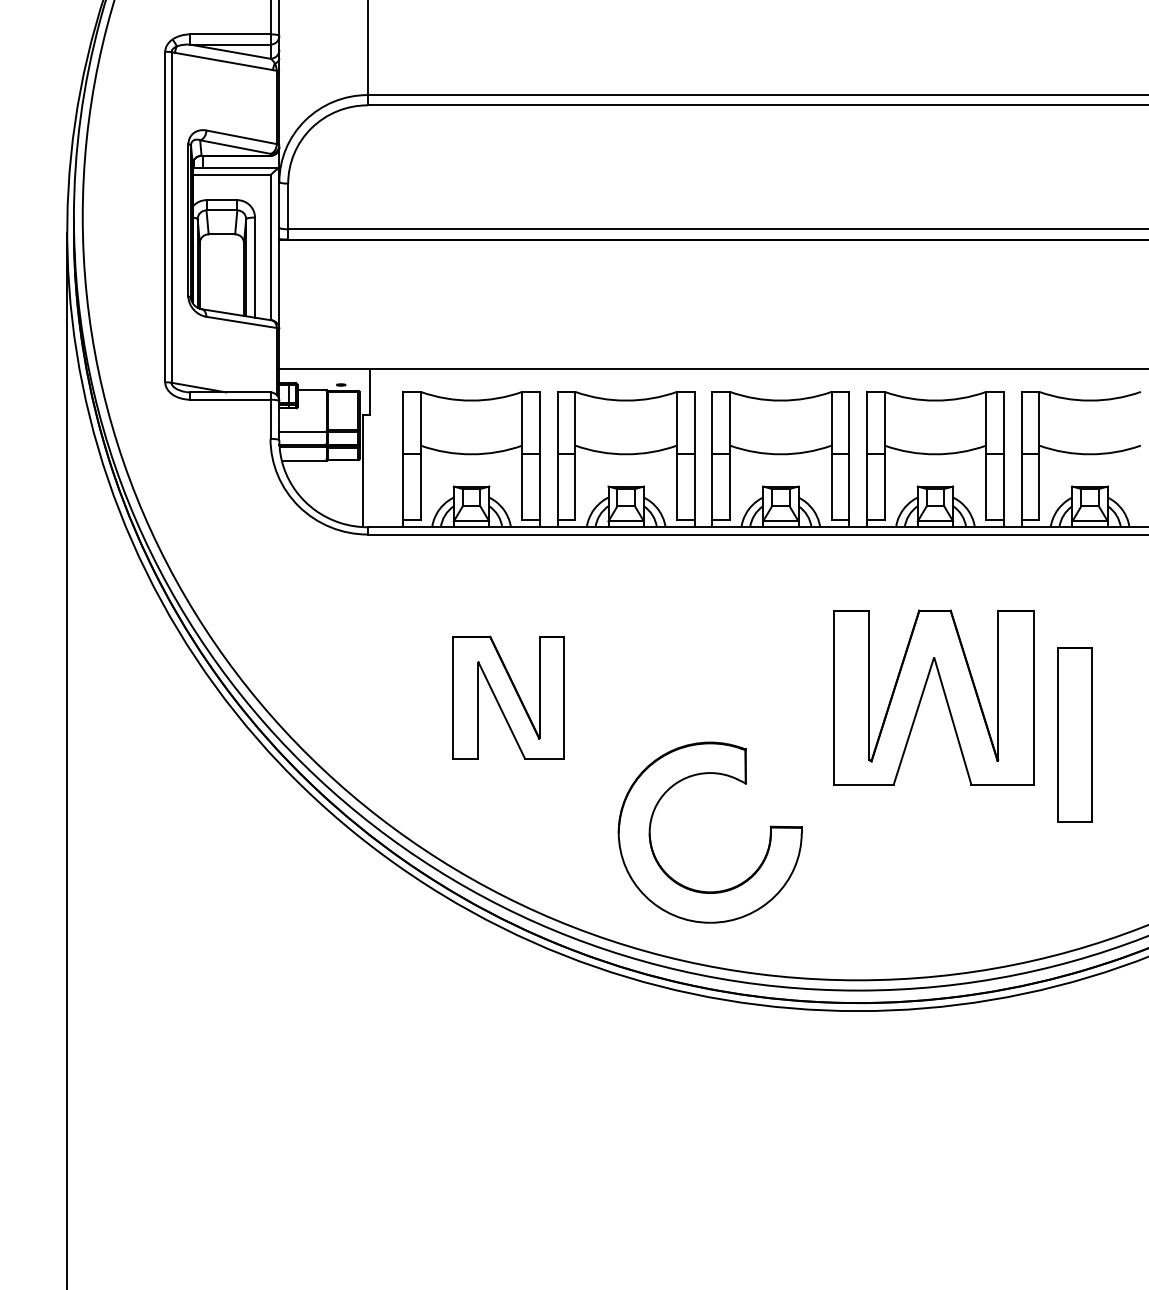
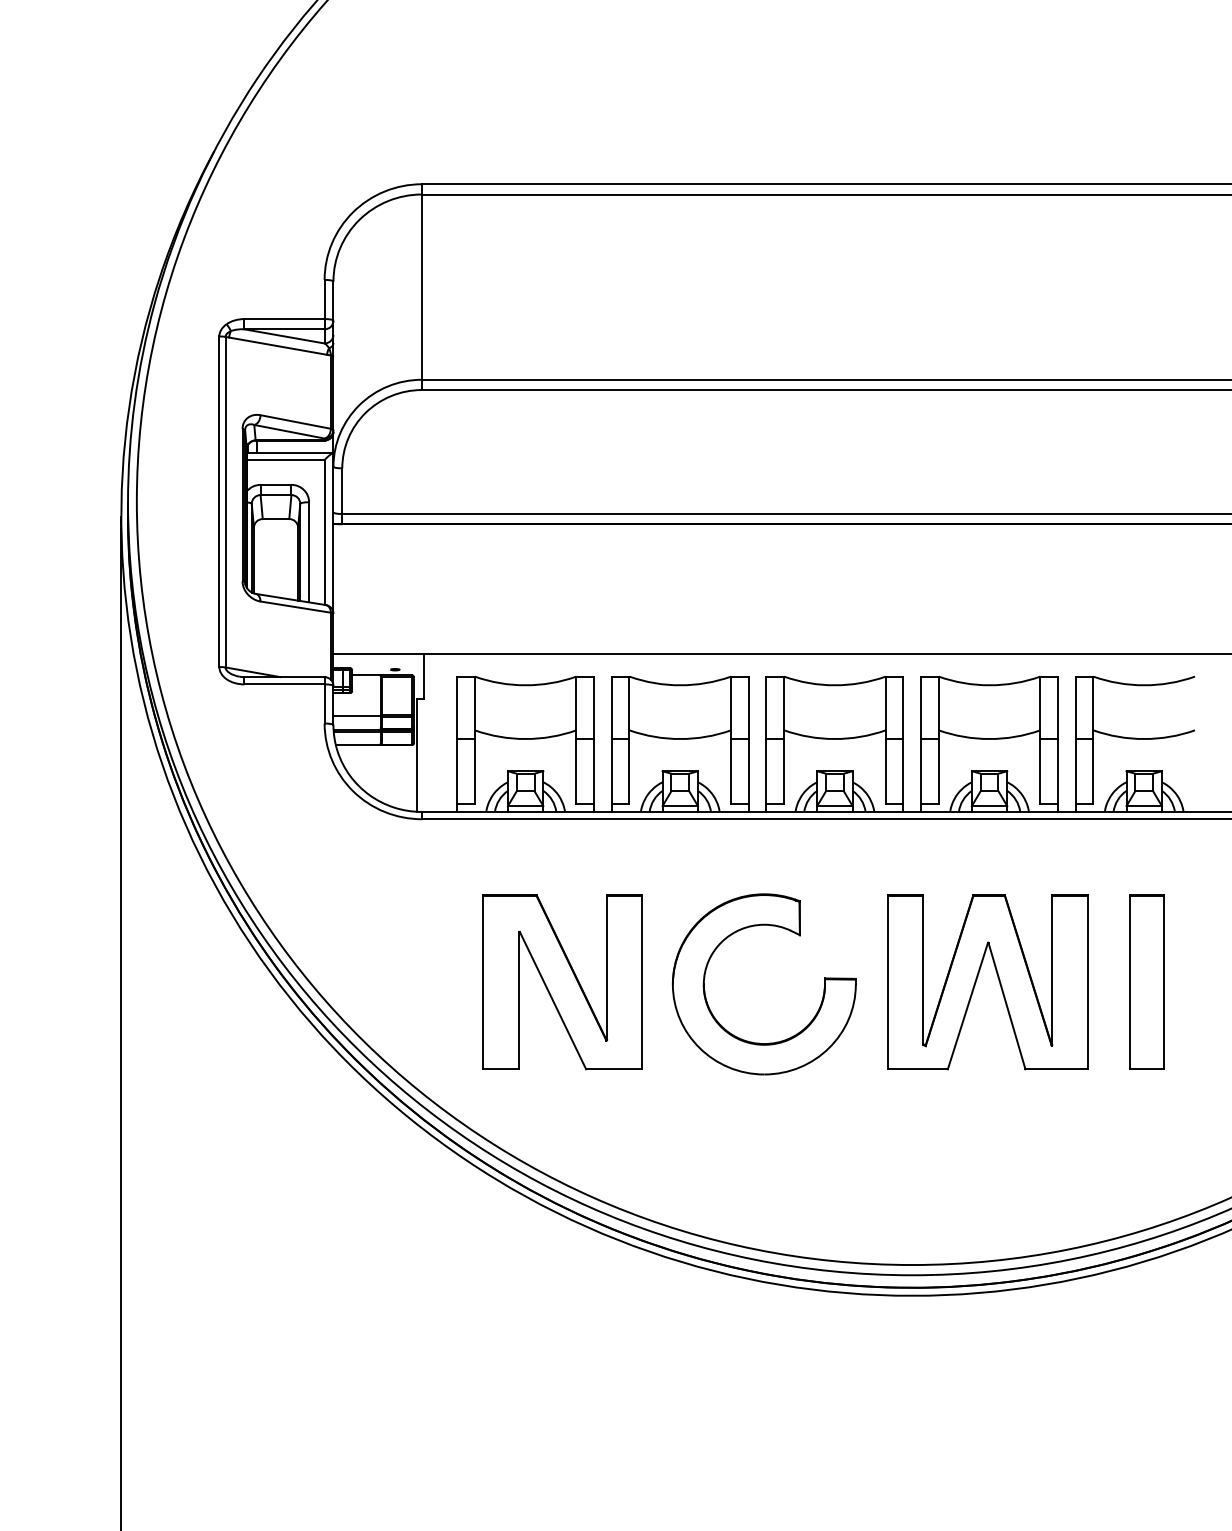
part: (508, 697) -> (562, 982), size x1.43
part: (1074, 733) -> (1146, 981), moved
part: (678, 881) -> (732, 1033), moved

